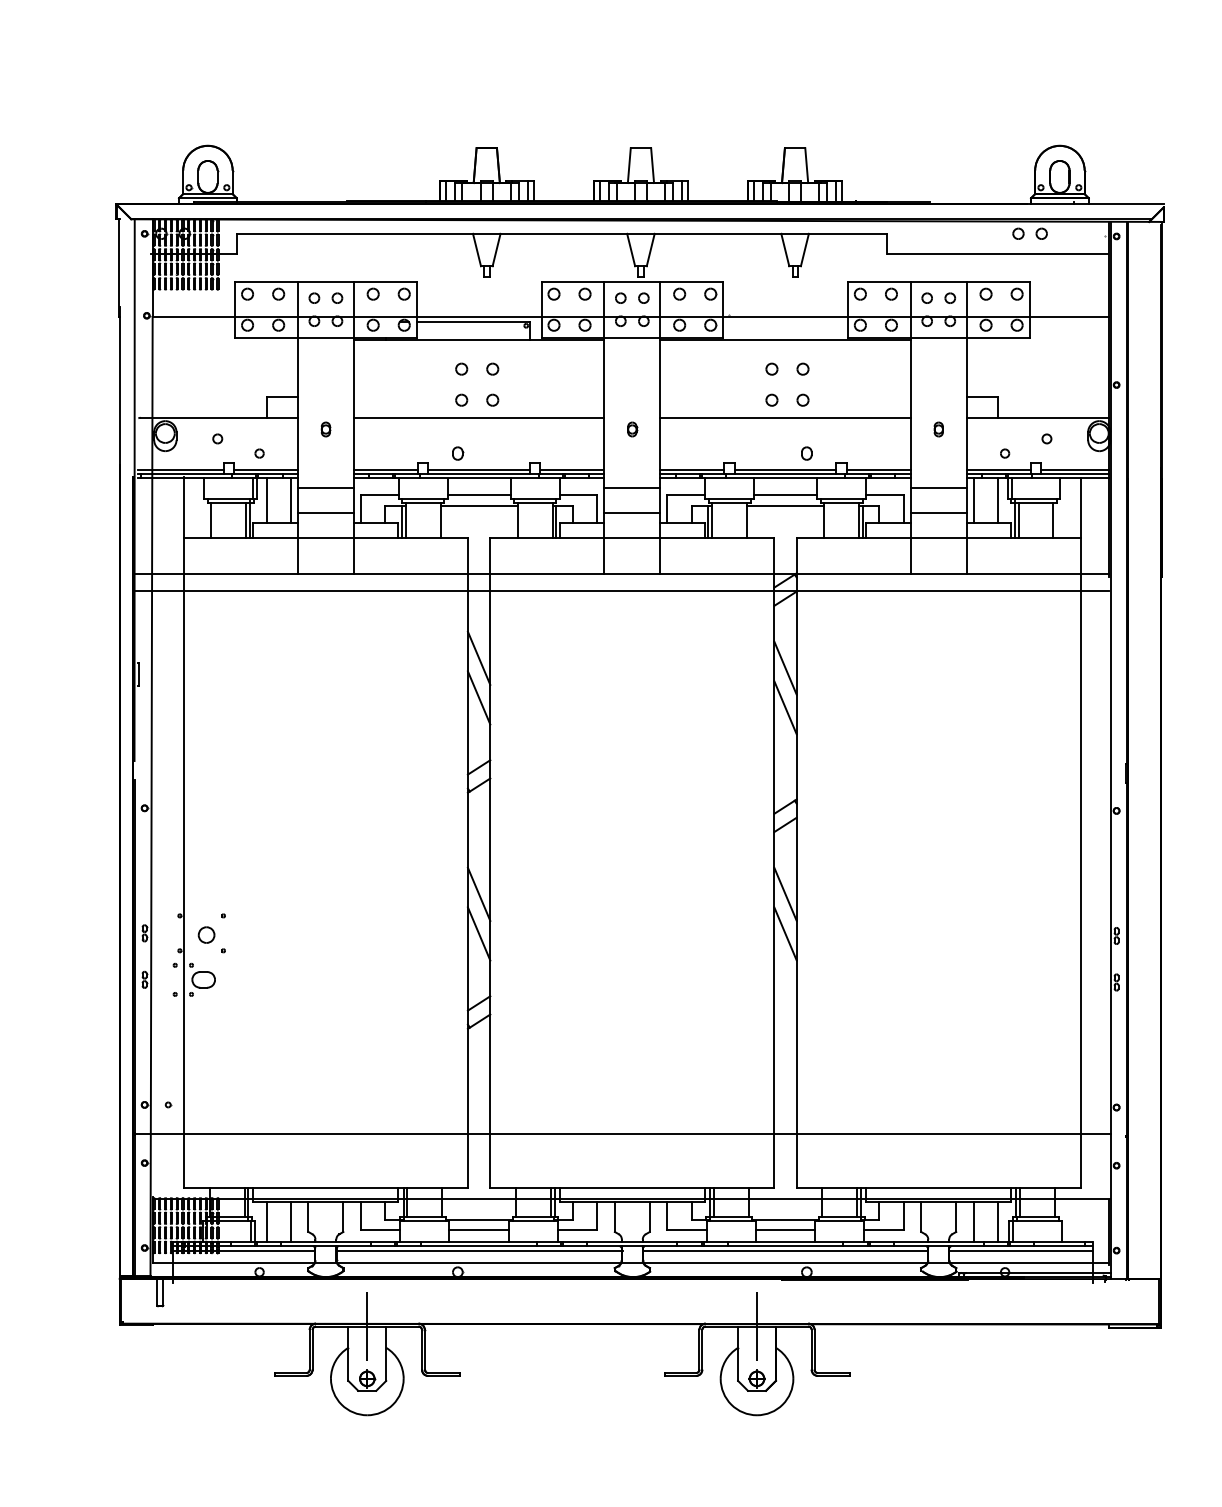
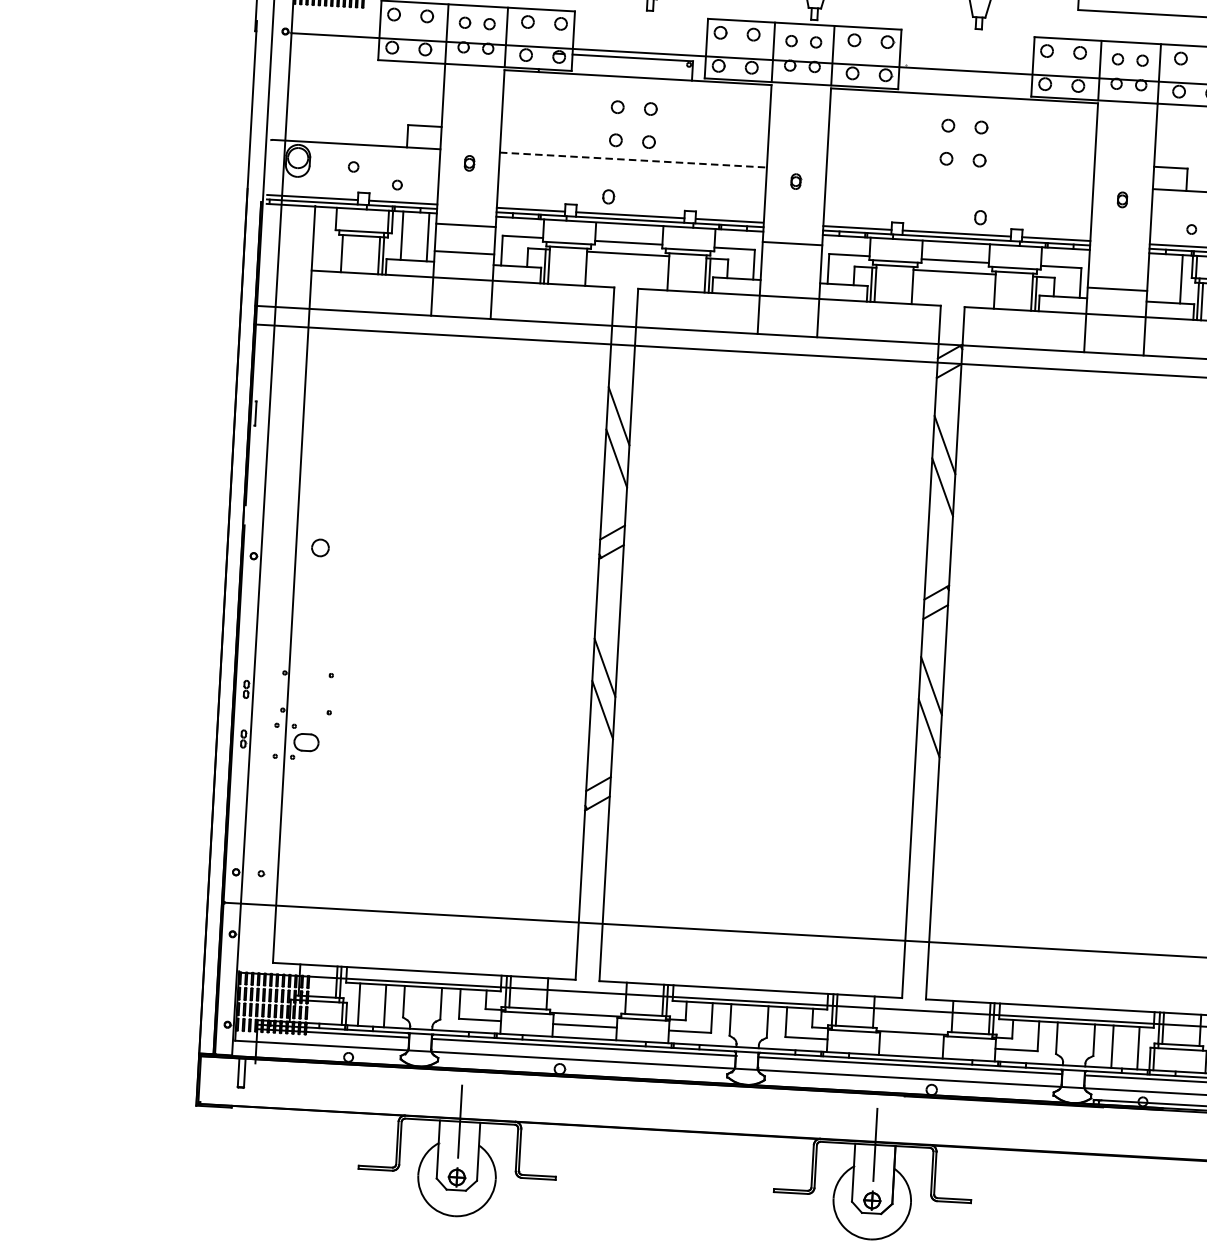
line: (479, 417) -> (633, 159), solid -> dashed
line: (785, 417) -> (959, 177), removed
line: (938, 487) -> (1118, 261), removed
line: (973, 500) -> (1155, 277), removed
line: (632, 513) -> (791, 271), removed
part: (206, 934) -> (320, 547), moved
line: (785, 1230) -> (911, 1044), removed

